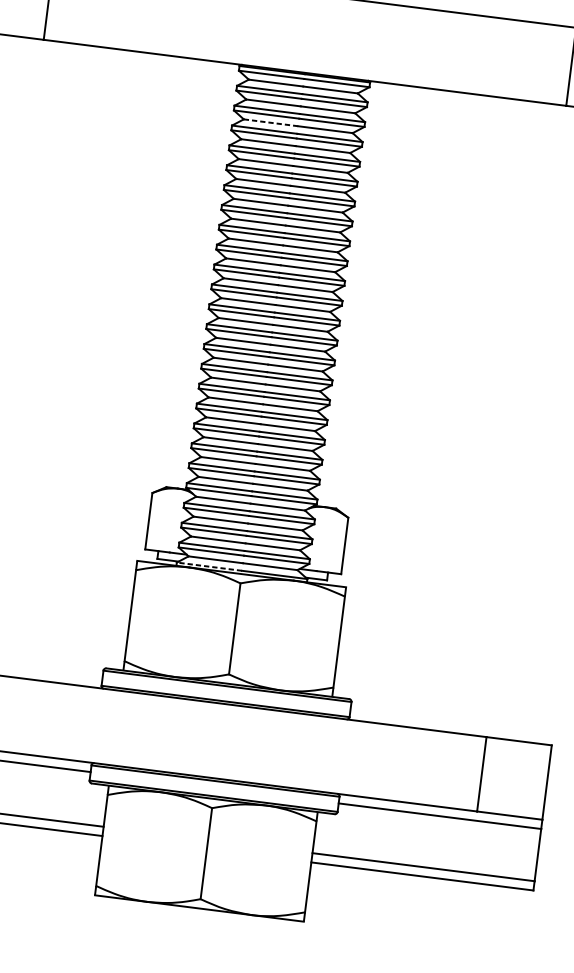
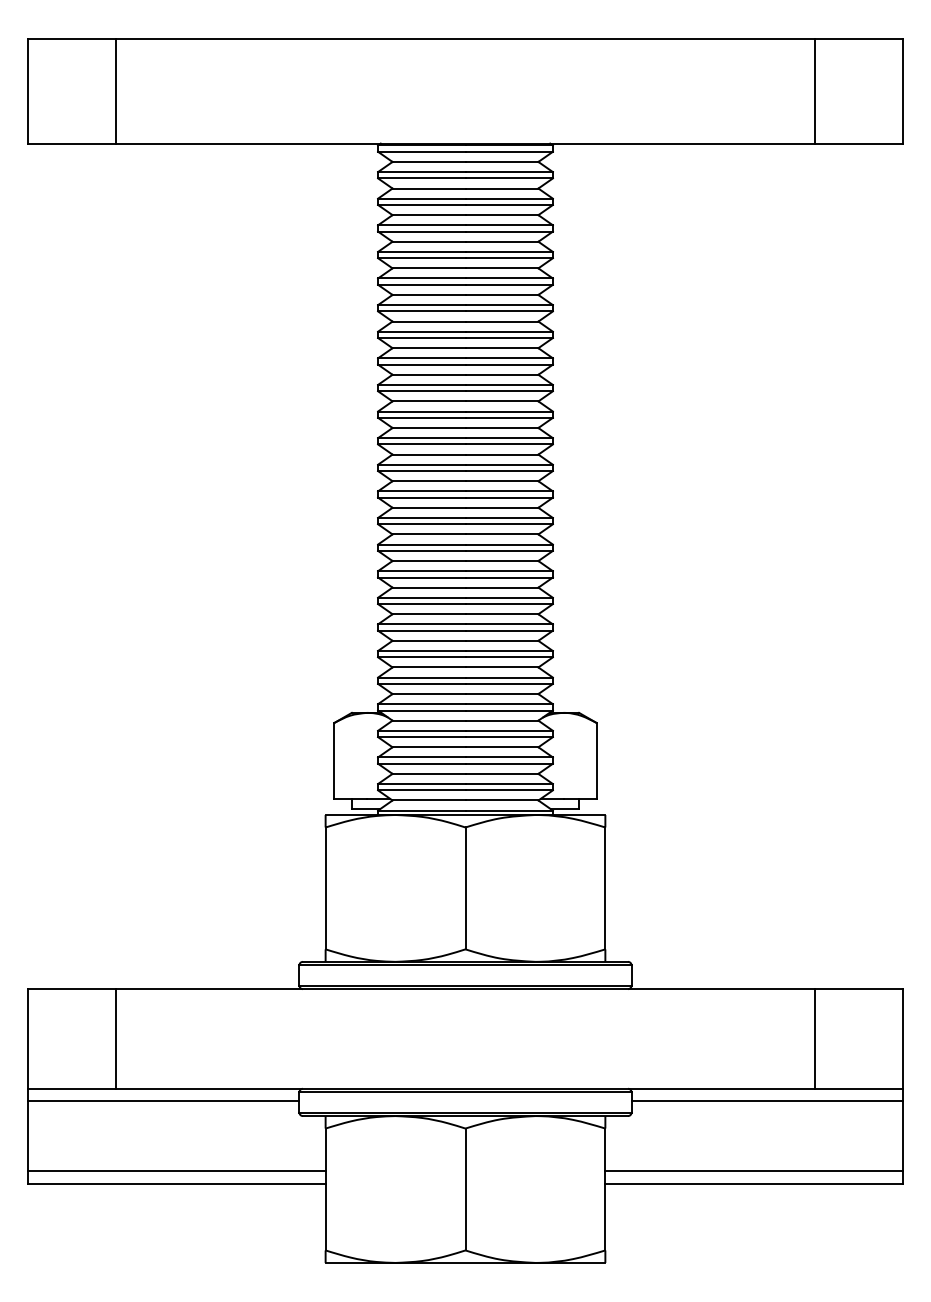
line: (270, 123) -> (428, 215), dashed -> solid
line: (209, 566) -> (421, 810), dashed -> solid

